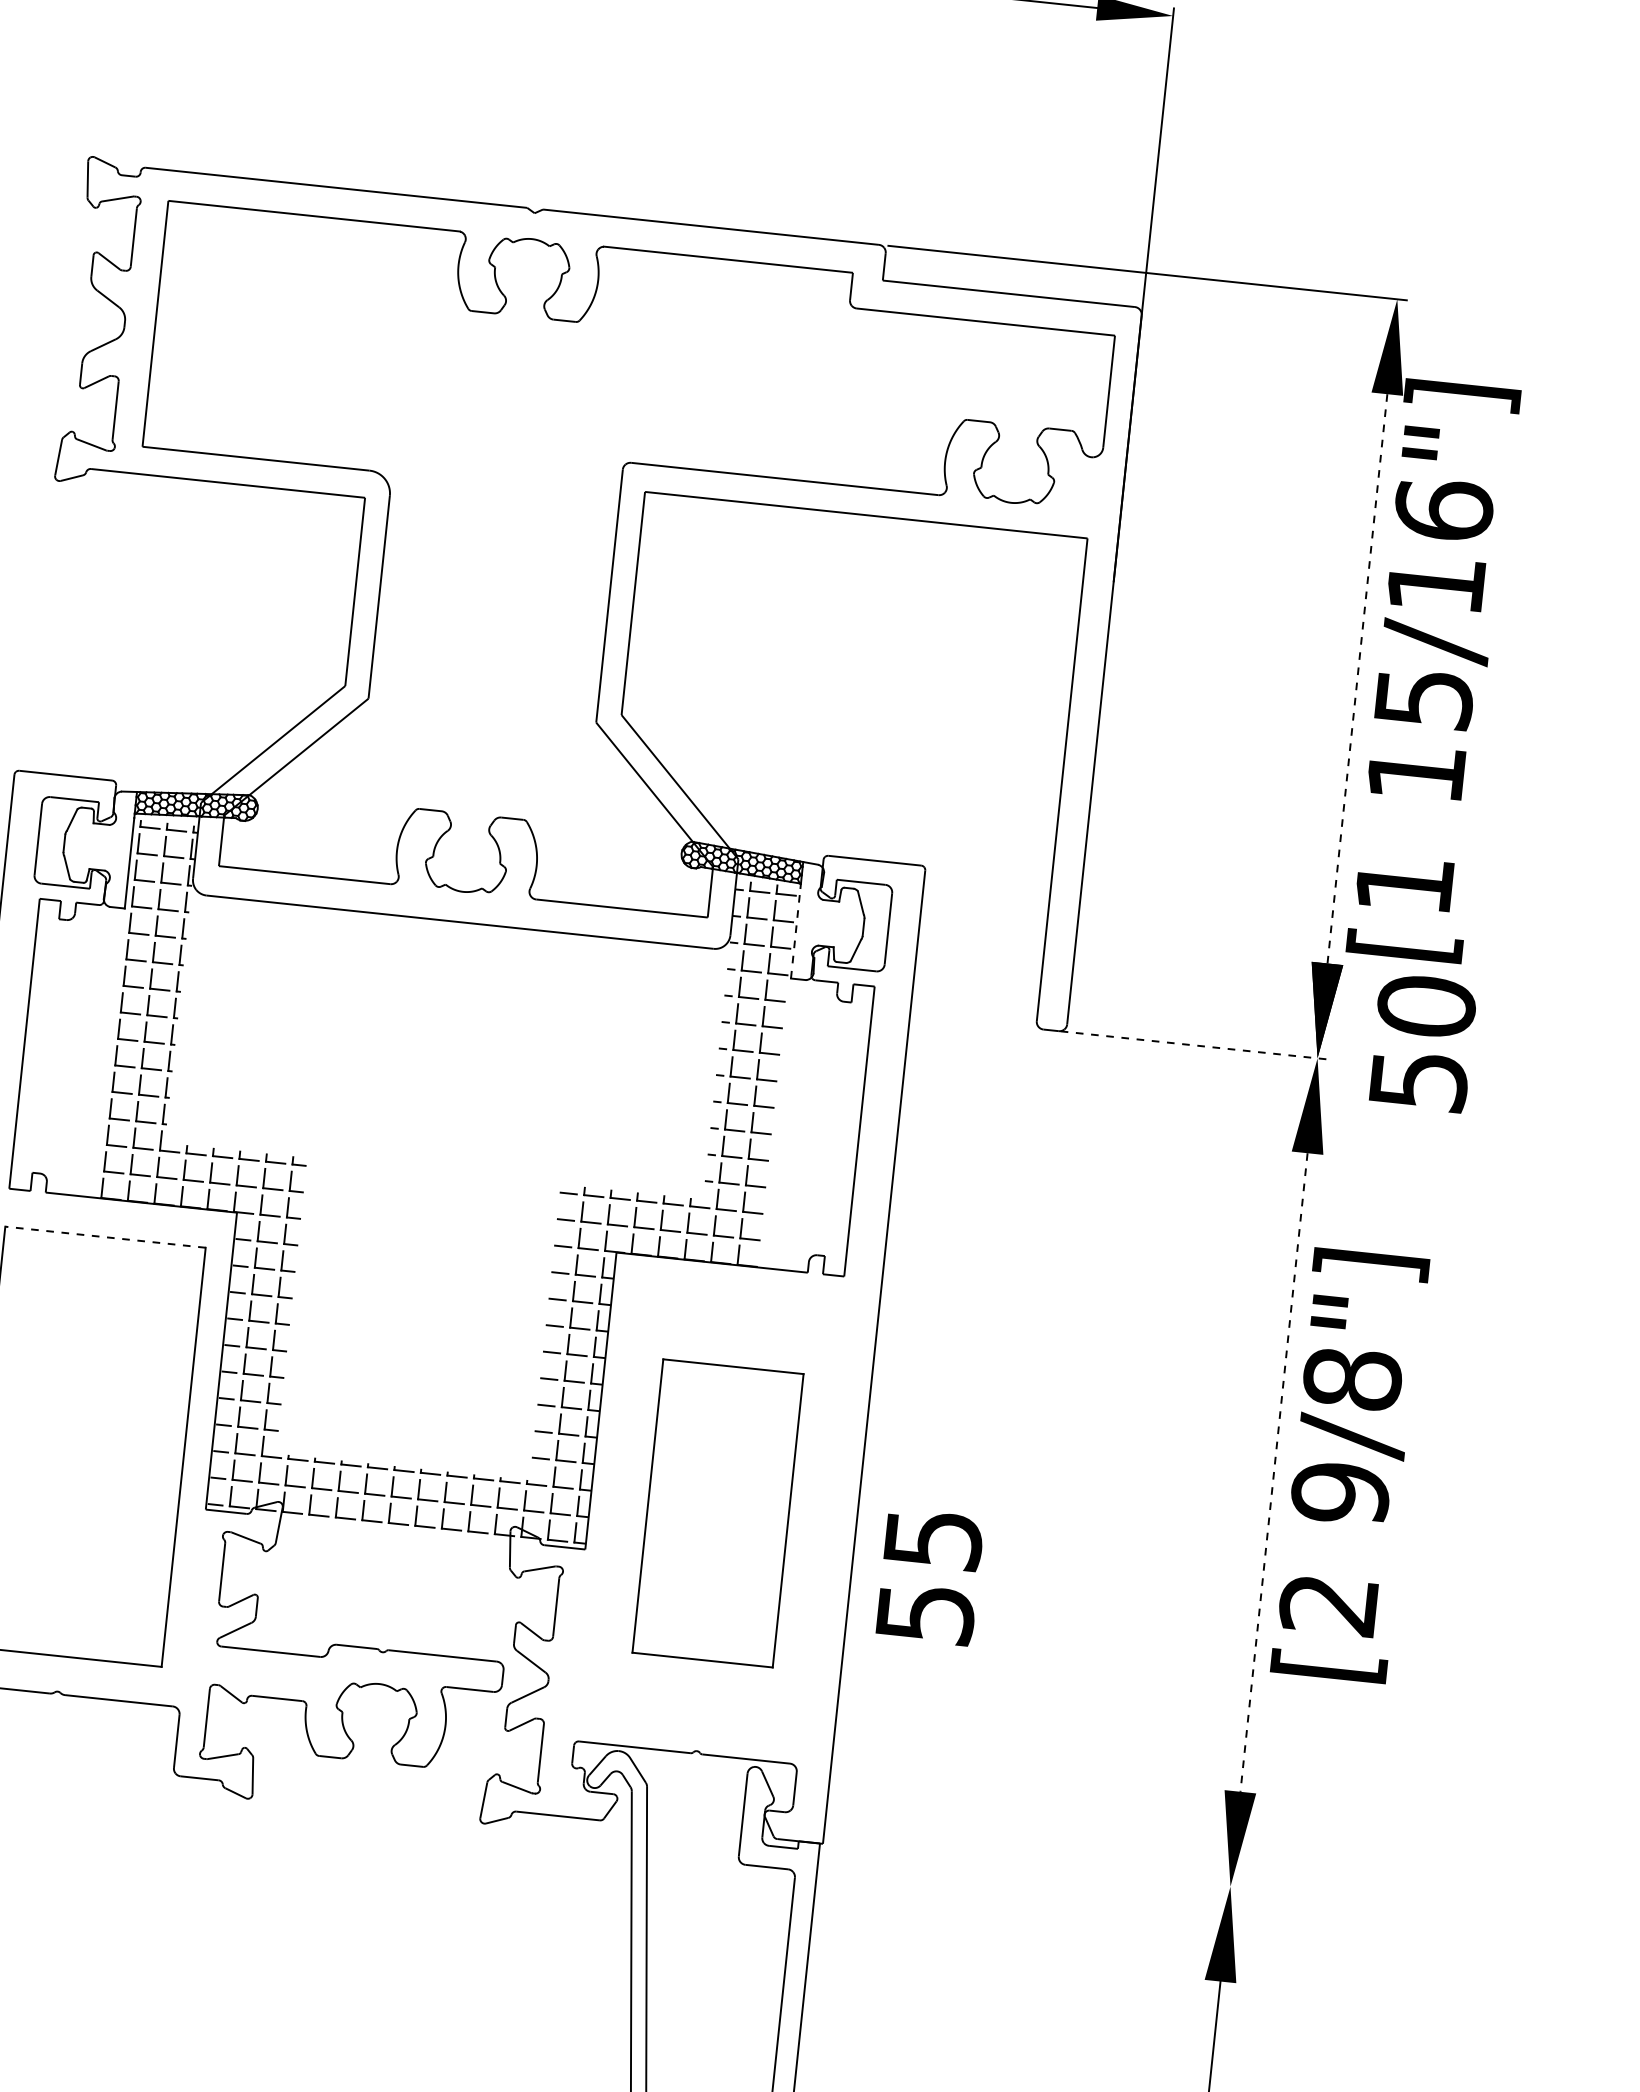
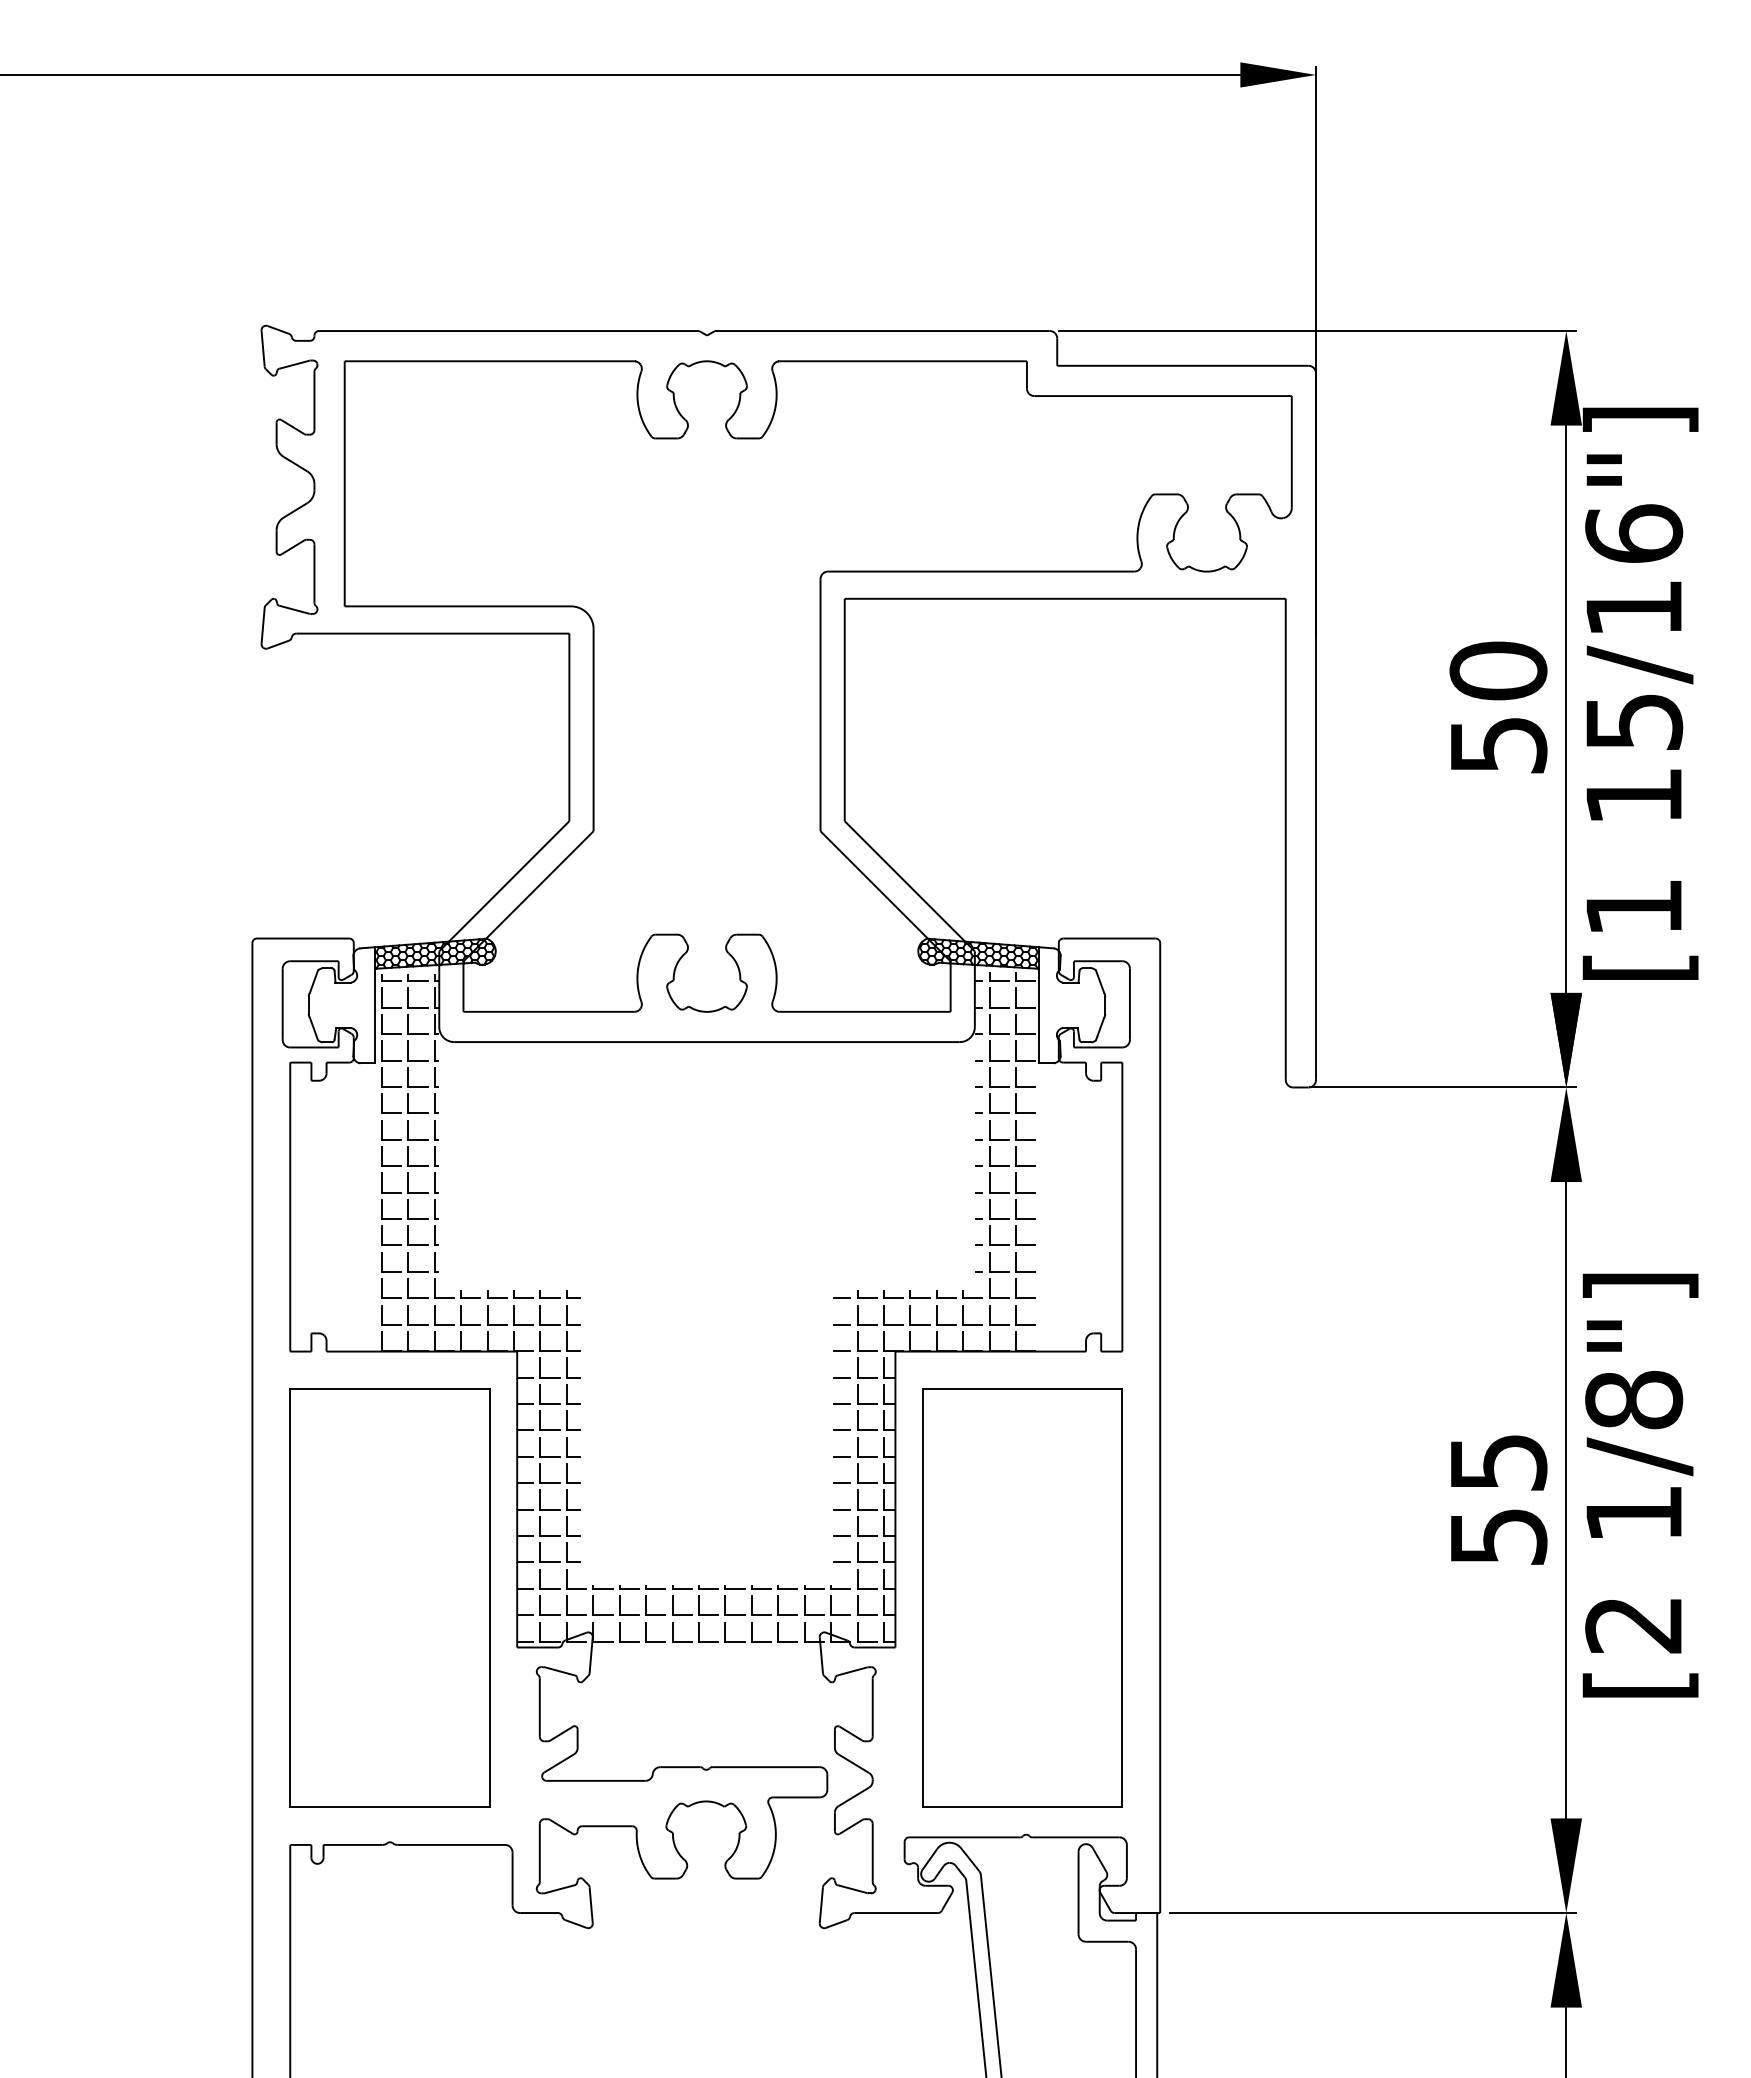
line: (1357, 679) -> (1566, 709), dashed -> solid
line: (796, 932) -> (1039, 1017), dashed -> solid
text: (1422, 1043) -> (1498, 707), moved
line: (1194, 1045) -> (1443, 1087), dashed -> solid
line: (105, 1237) -> (390, 1389), dashed -> solid
line: (1274, 1472) -> (1566, 1500), dashed -> solid
text: (1341, 1492) -> (1634, 1513), 9/8"] -> 1/8"]
part: (718, 1512) -> (1022, 1597), size x1.43
text: (930, 1576) -> (1499, 1499), moved
line: (1035, 1866) -> (1372, 1913), added

